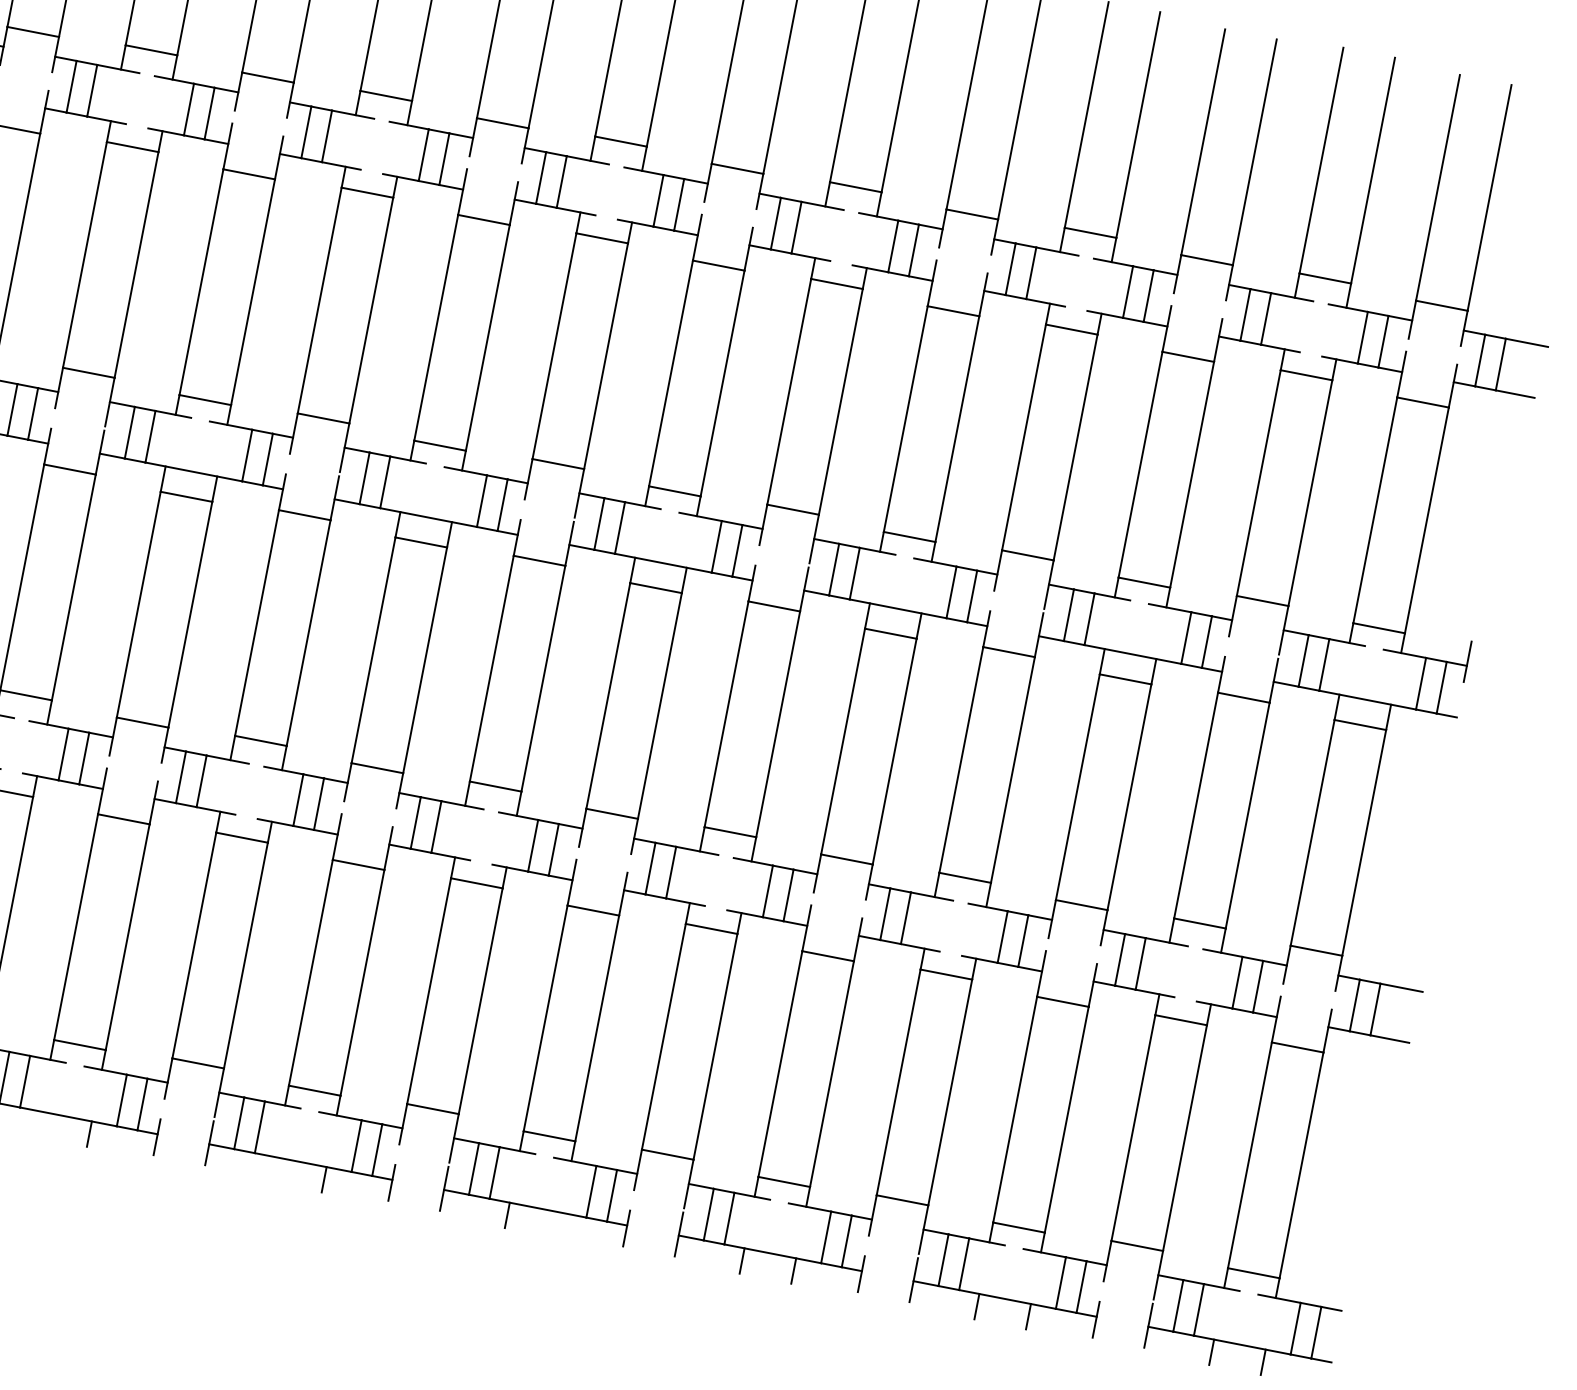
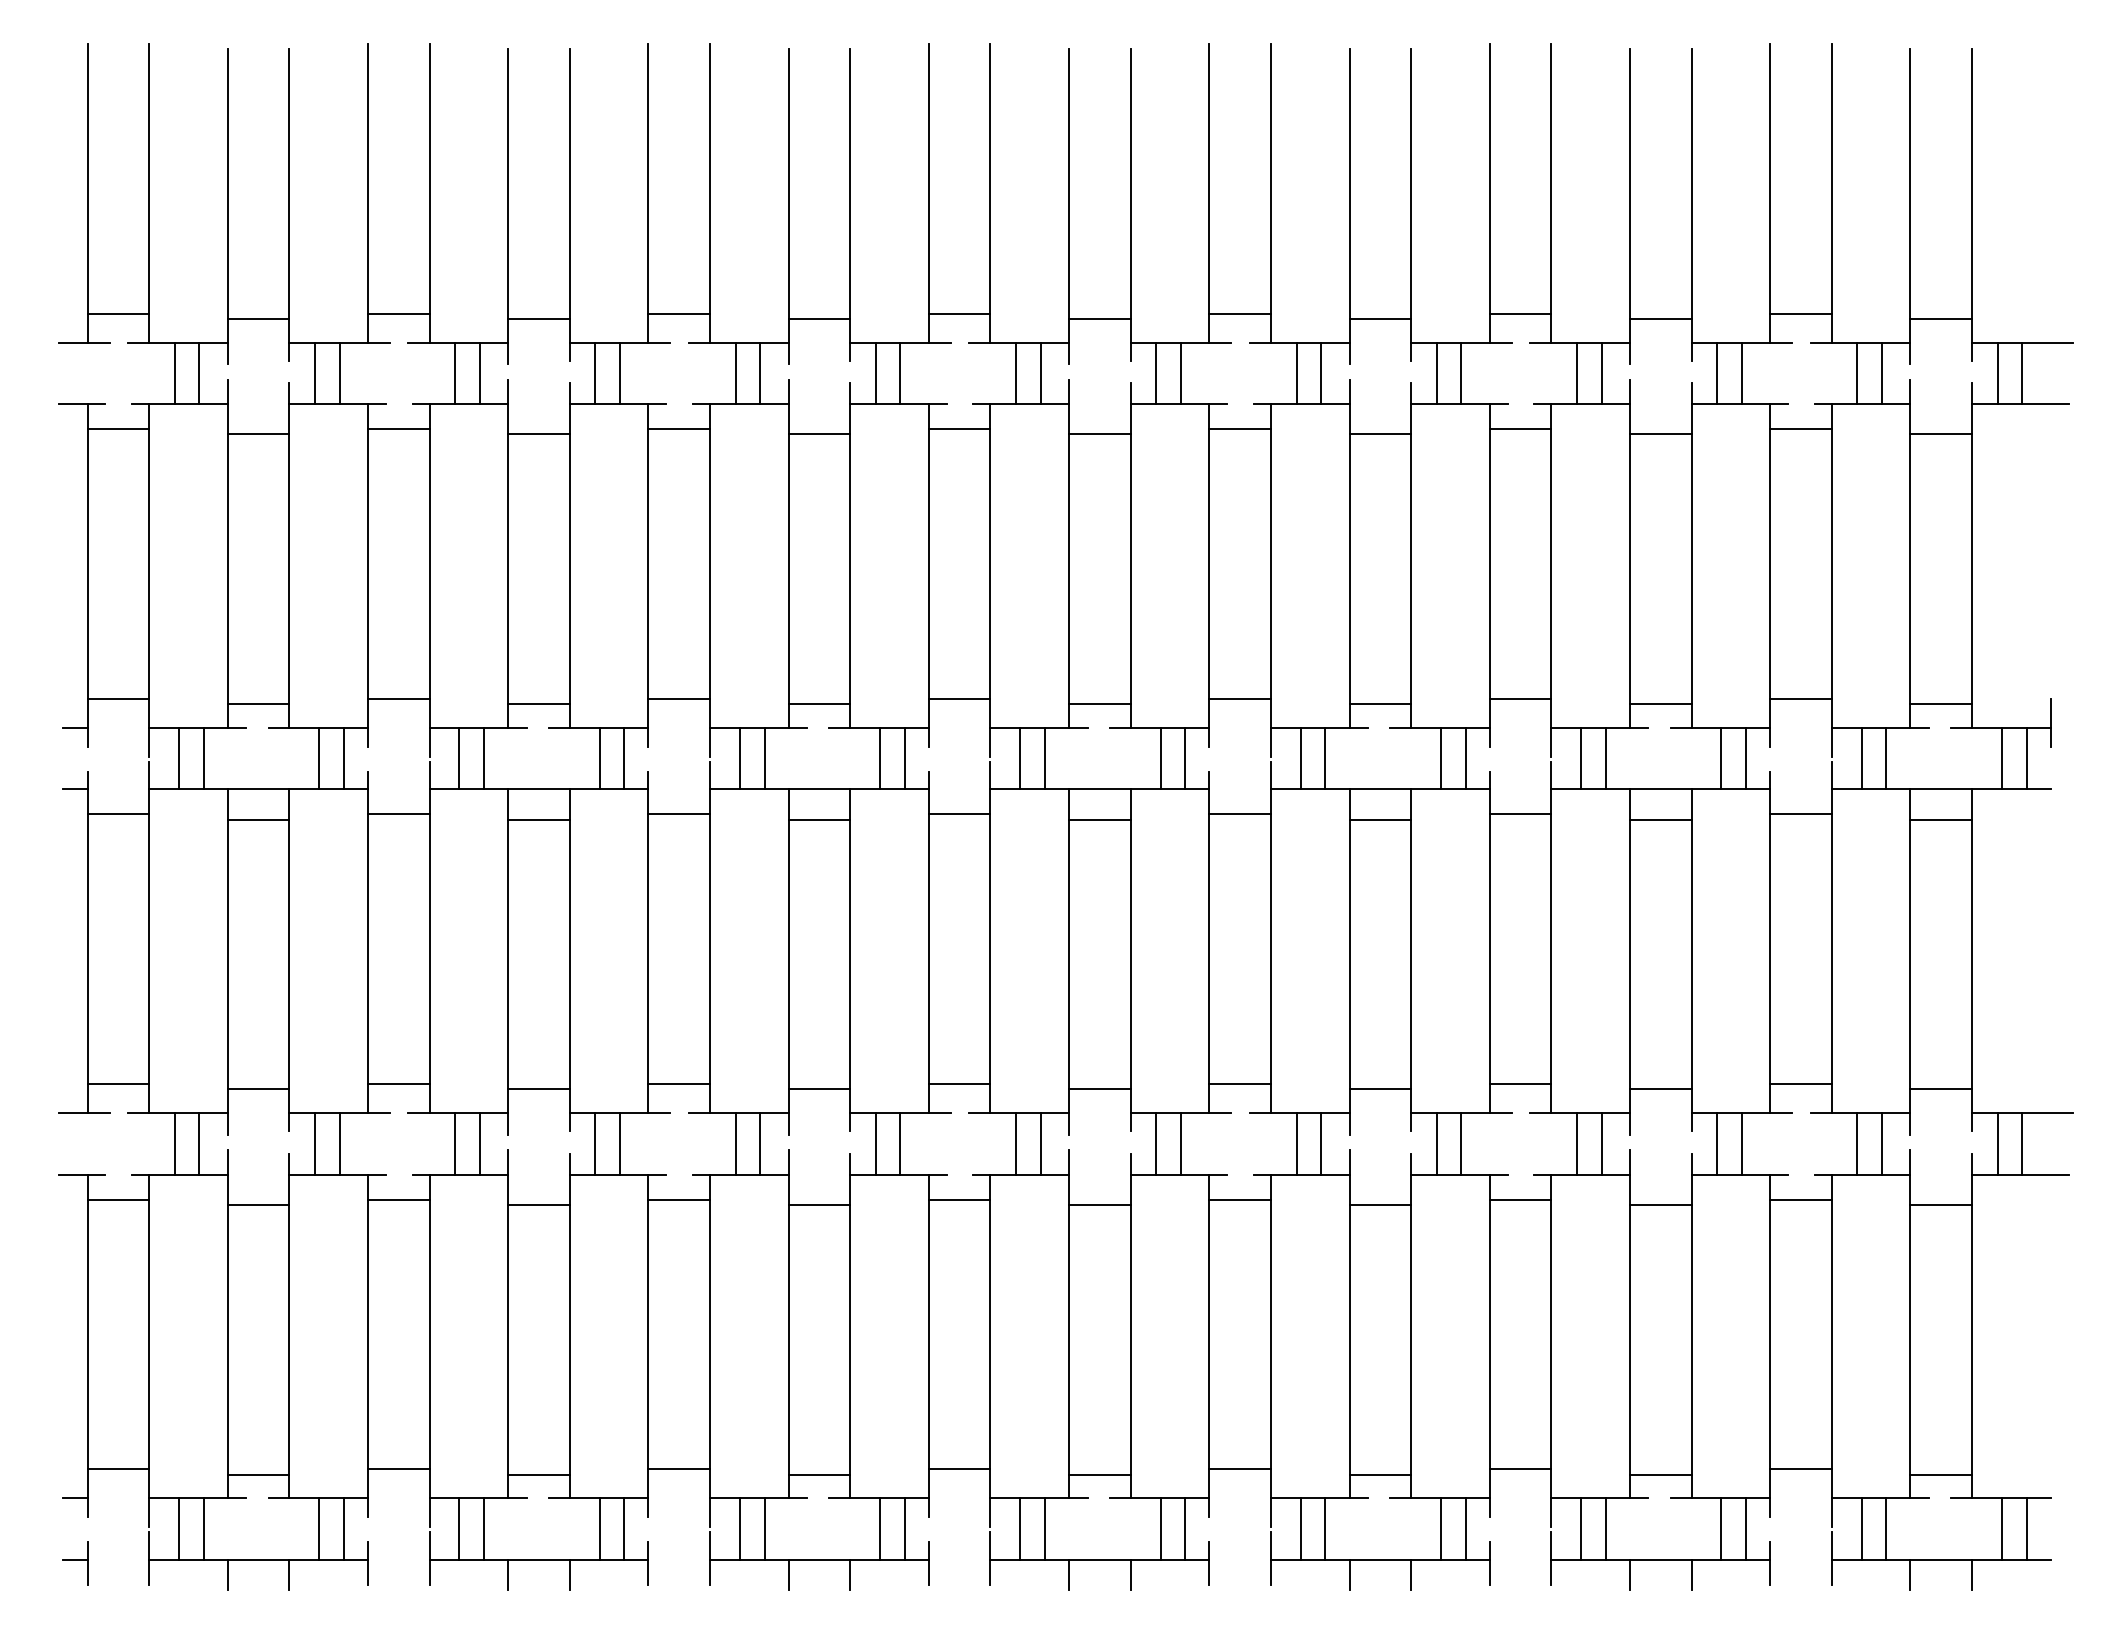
line: (38, 1123) -> (508, 1574), added
line: (272, 1169) -> (788, 1574), added
line: (558, 1224) -> (1130, 1574), added

